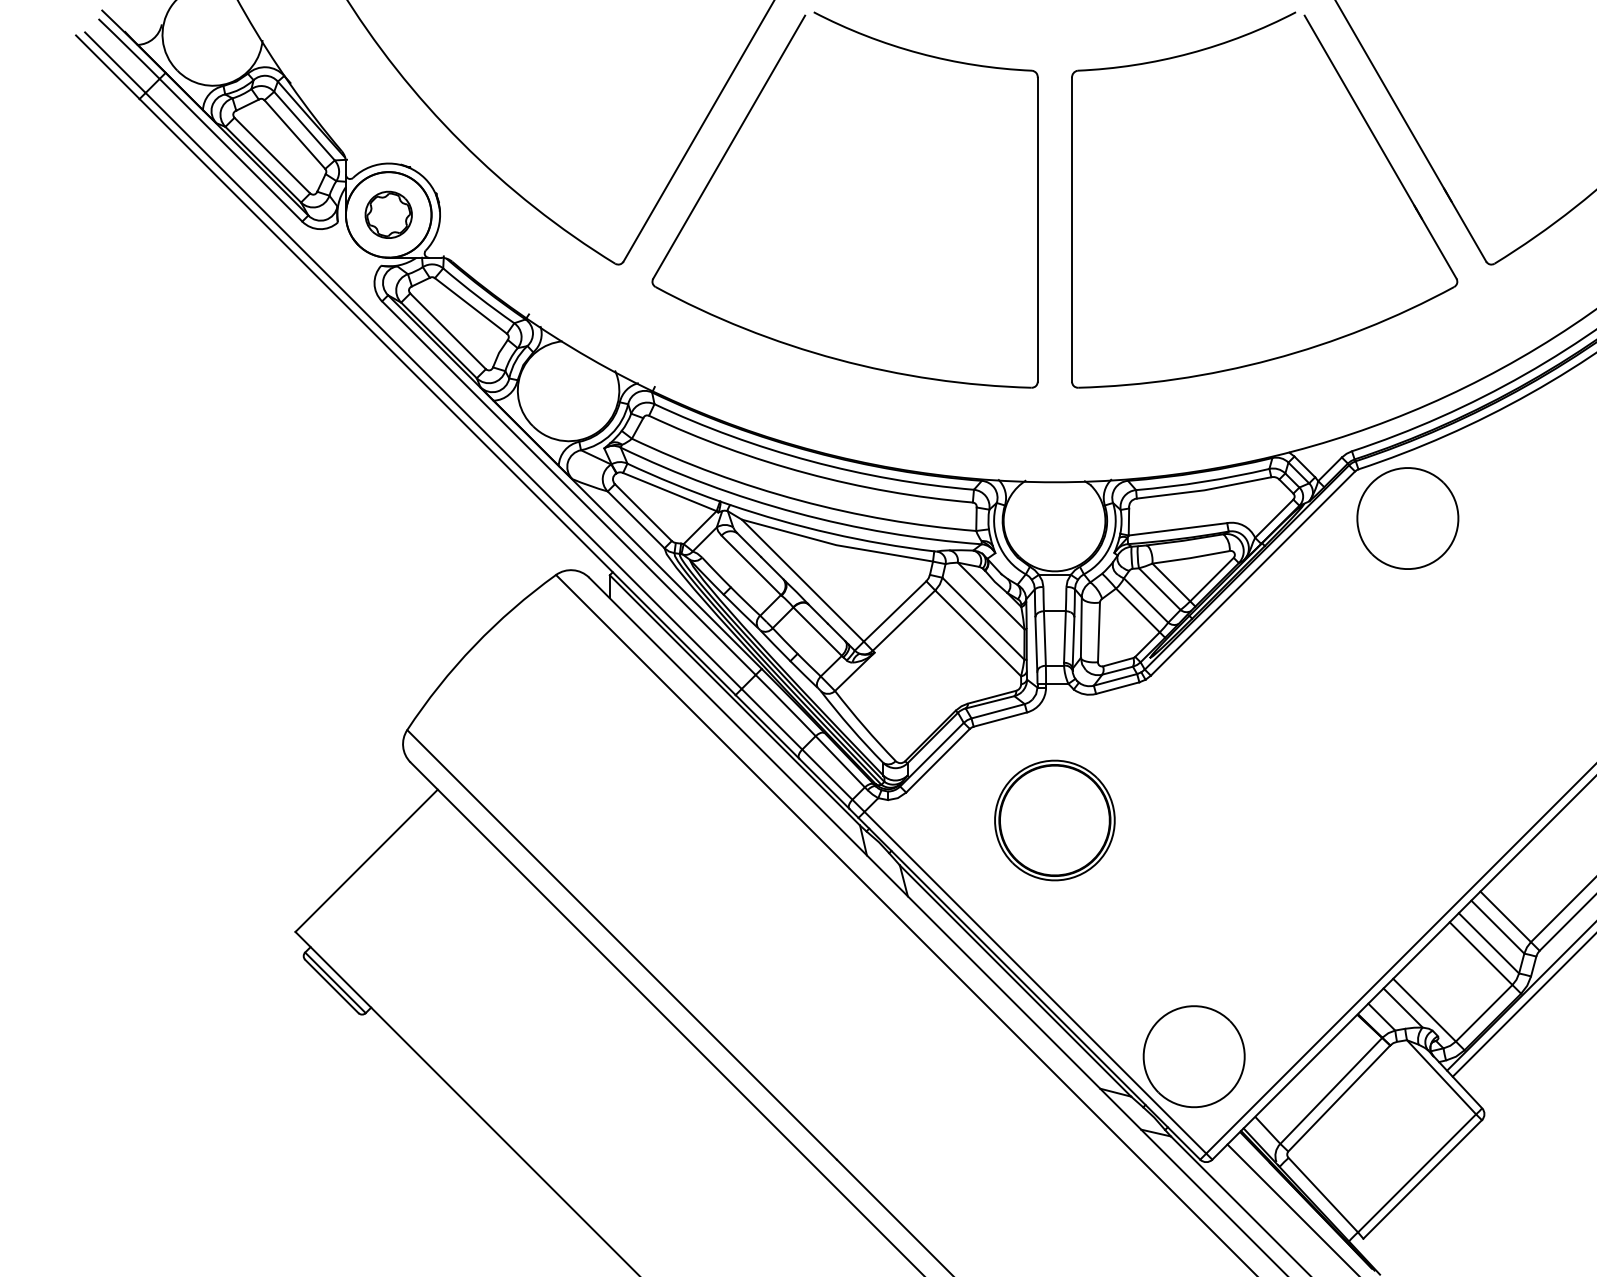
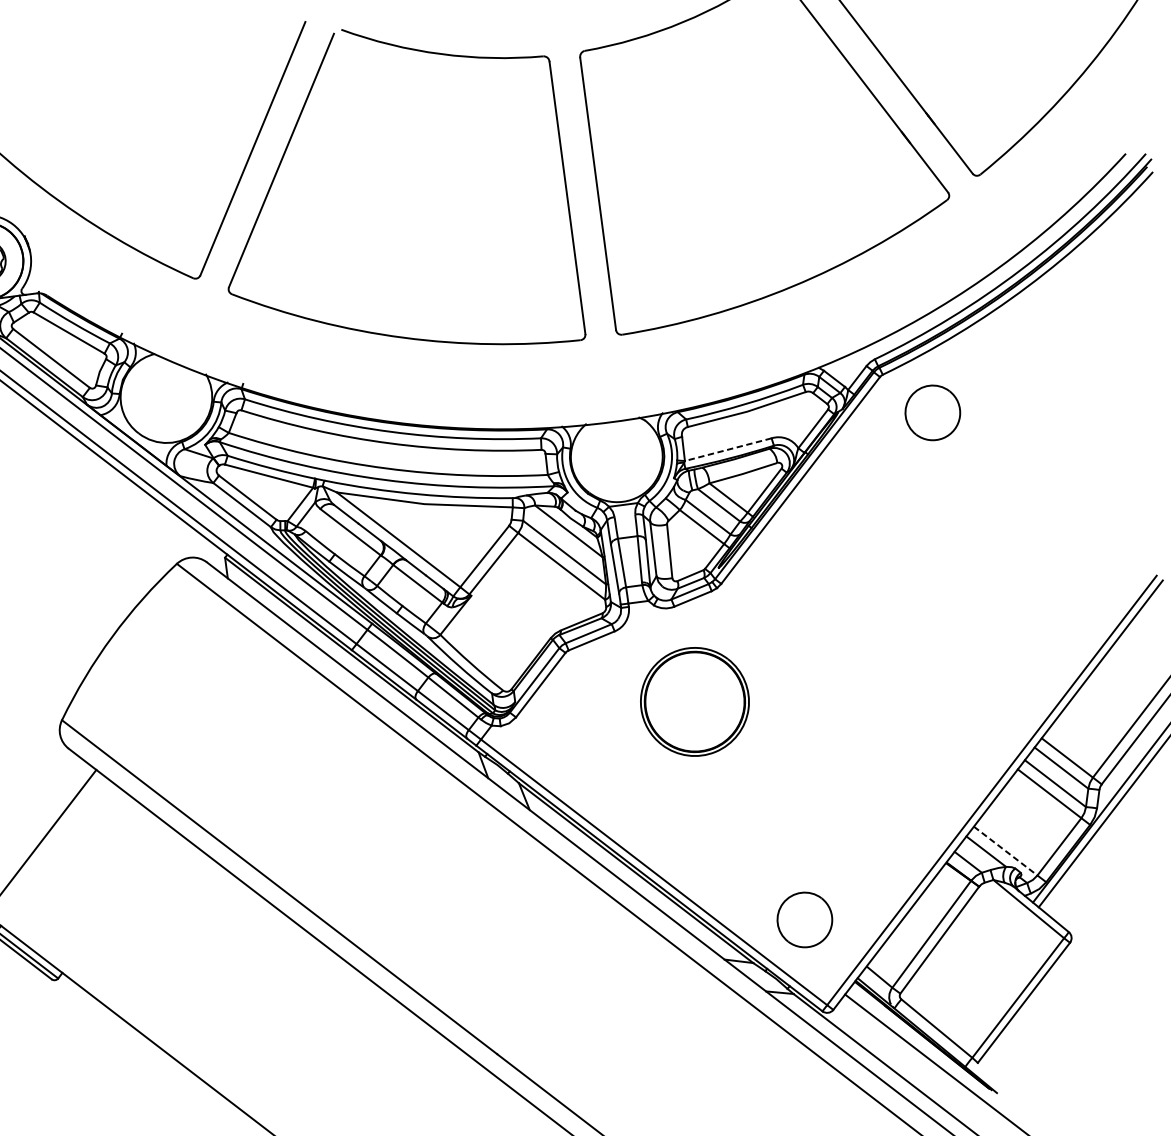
part: (1407, 518) -> (932, 412), size x0.6
line: (1177, 529) -> (727, 449), solid -> dashed
part: (1054, 820) -> (694, 701), moved
line: (1424, 1010) -> (1005, 851), solid -> dashed
part: (1193, 1056) -> (804, 919), size x0.6

